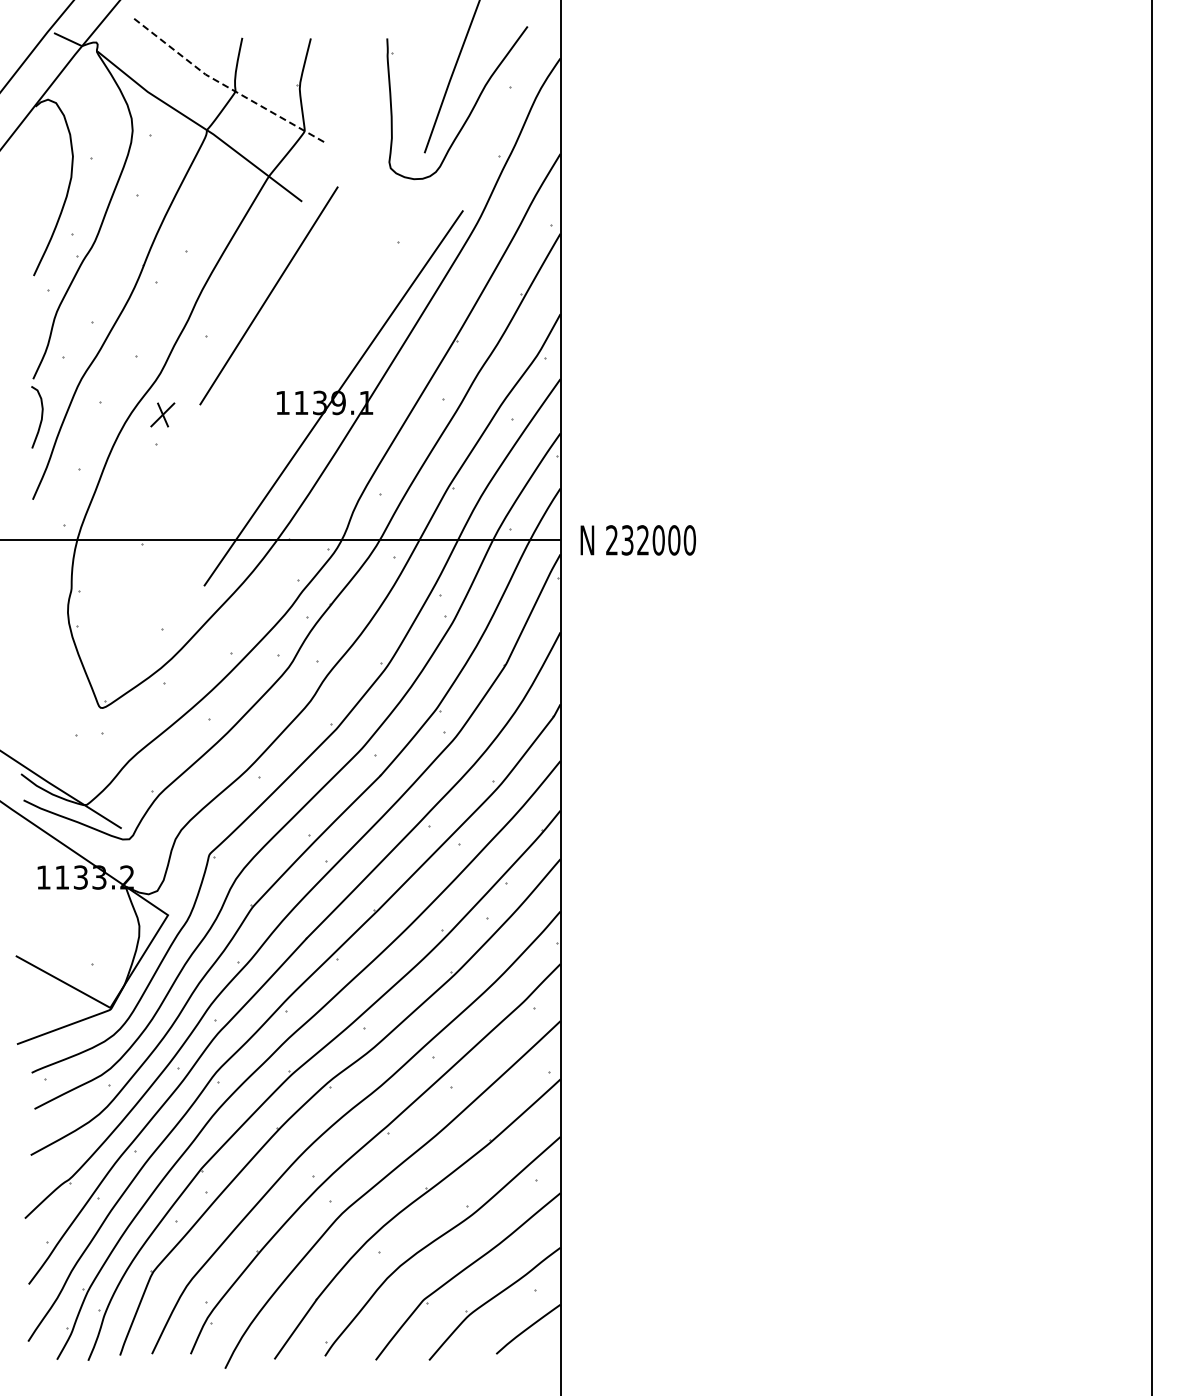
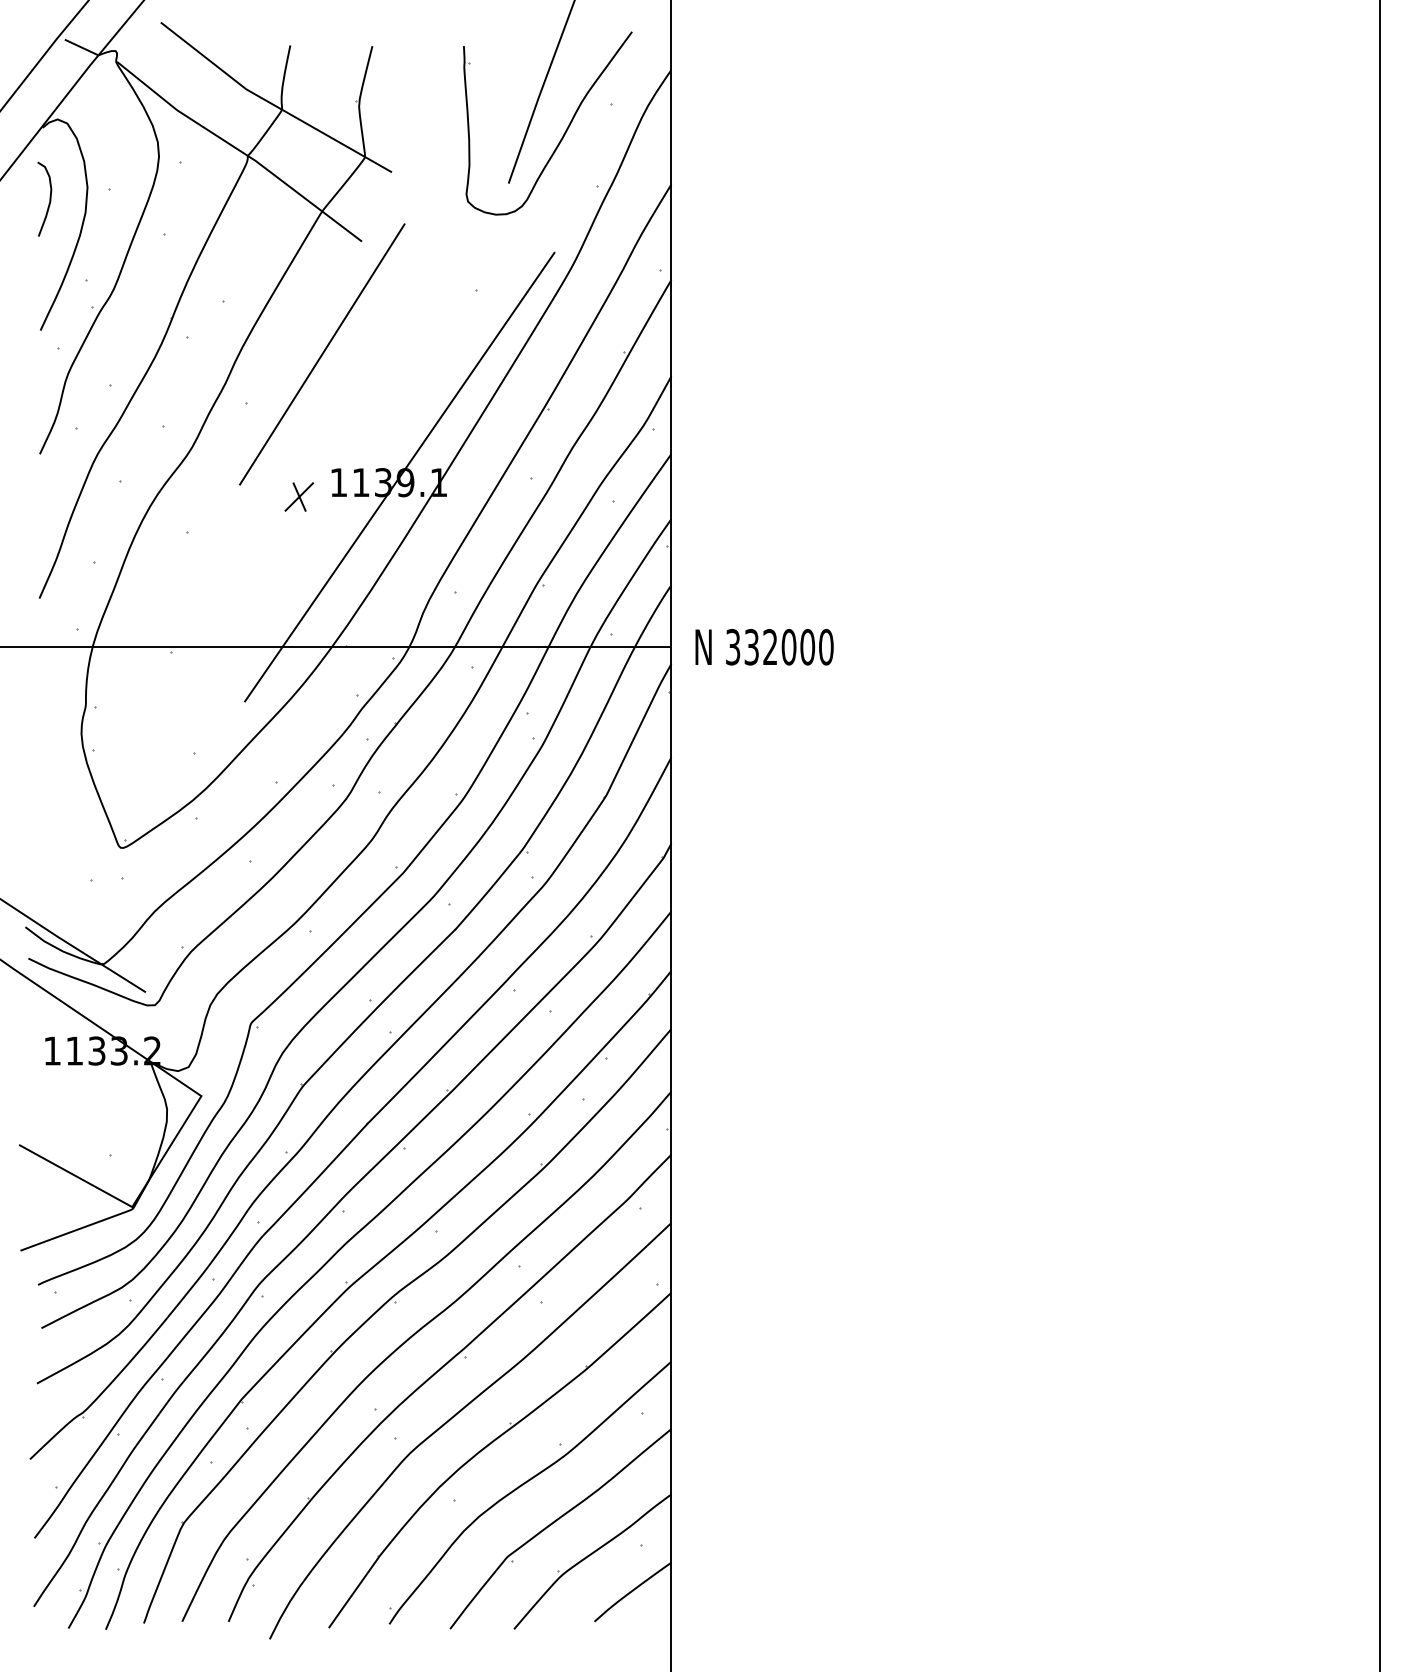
line: (226, 86) -> (271, 103), dashed -> solid
part: (162, 414) -> (298, 496), moved
curve: (40, 419) -> (48, 201), moved
text: (611, 540) -> (732, 647), 232000 -> 332000

